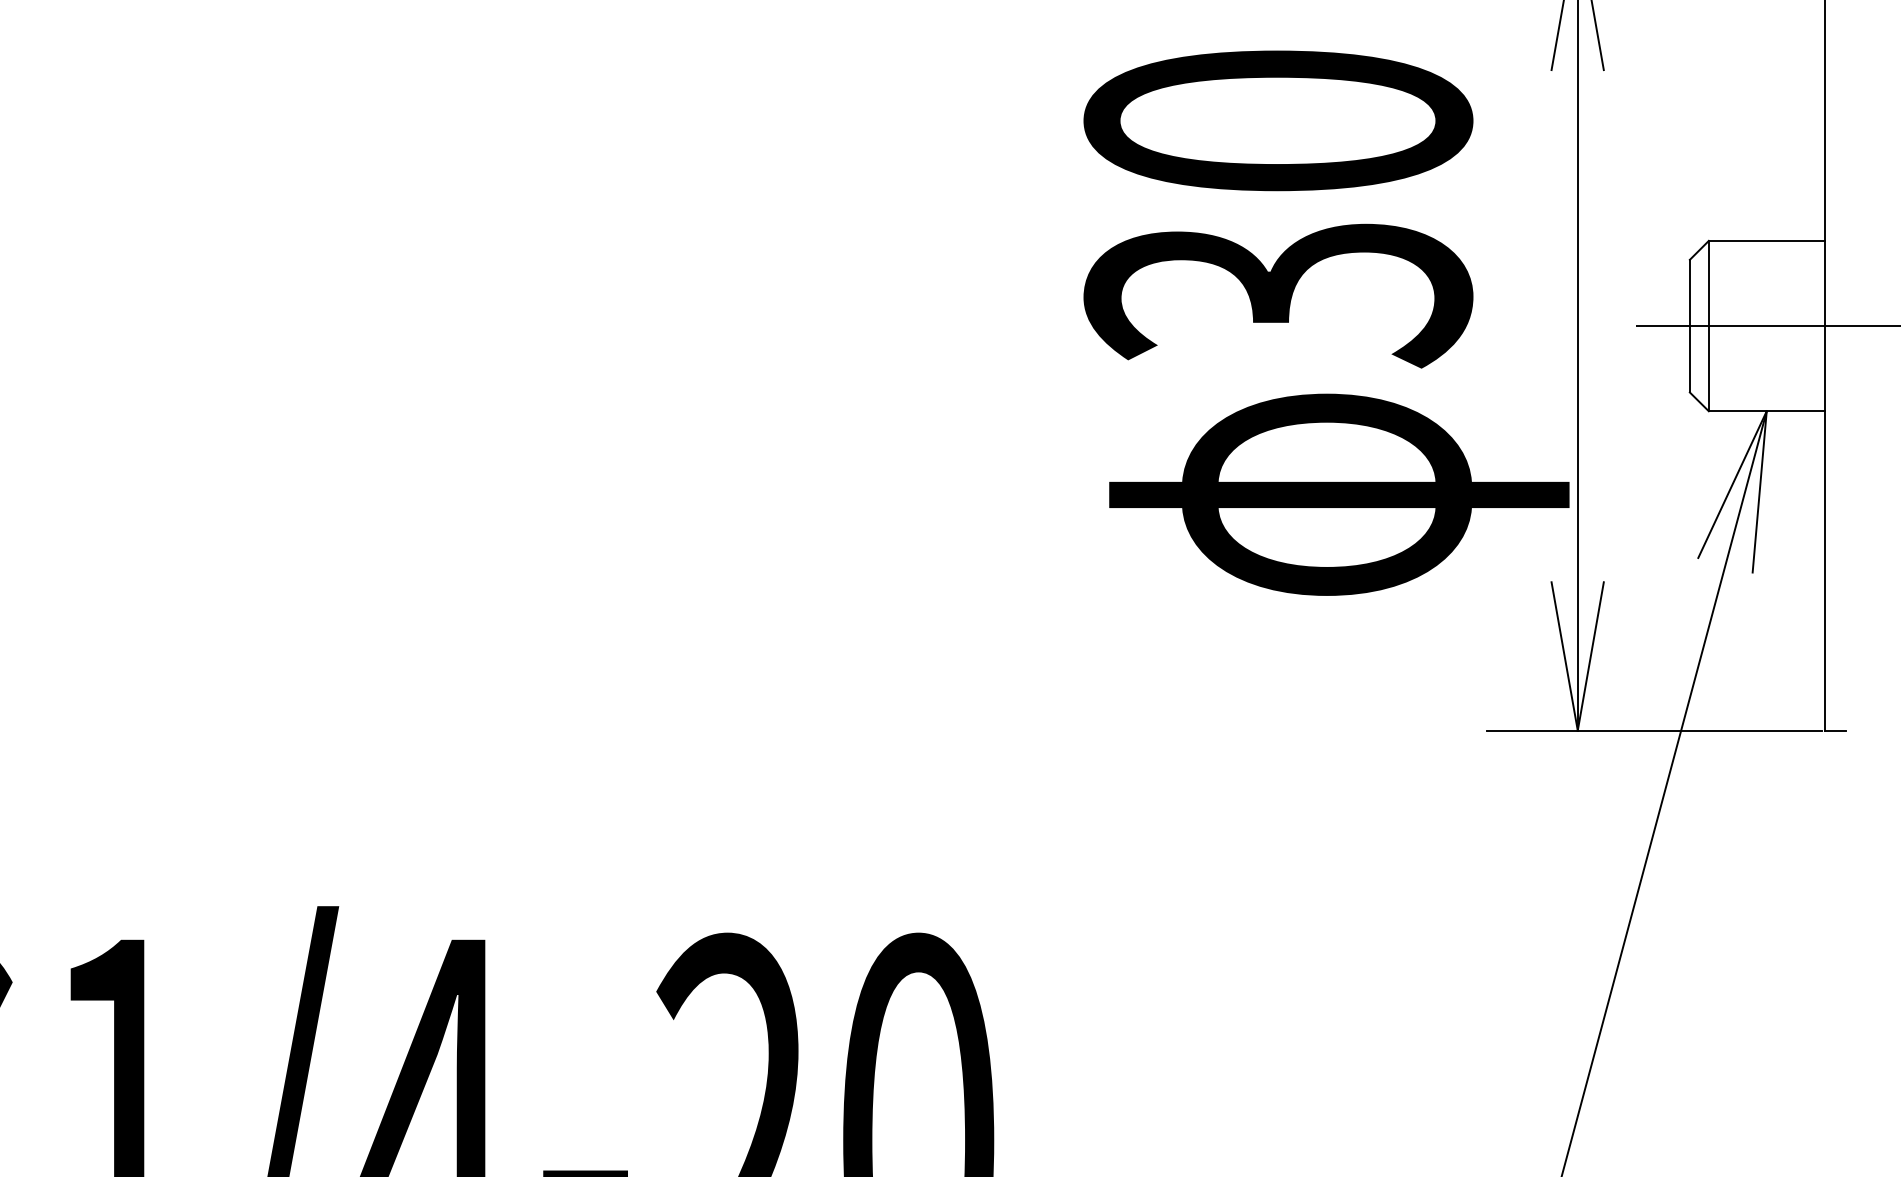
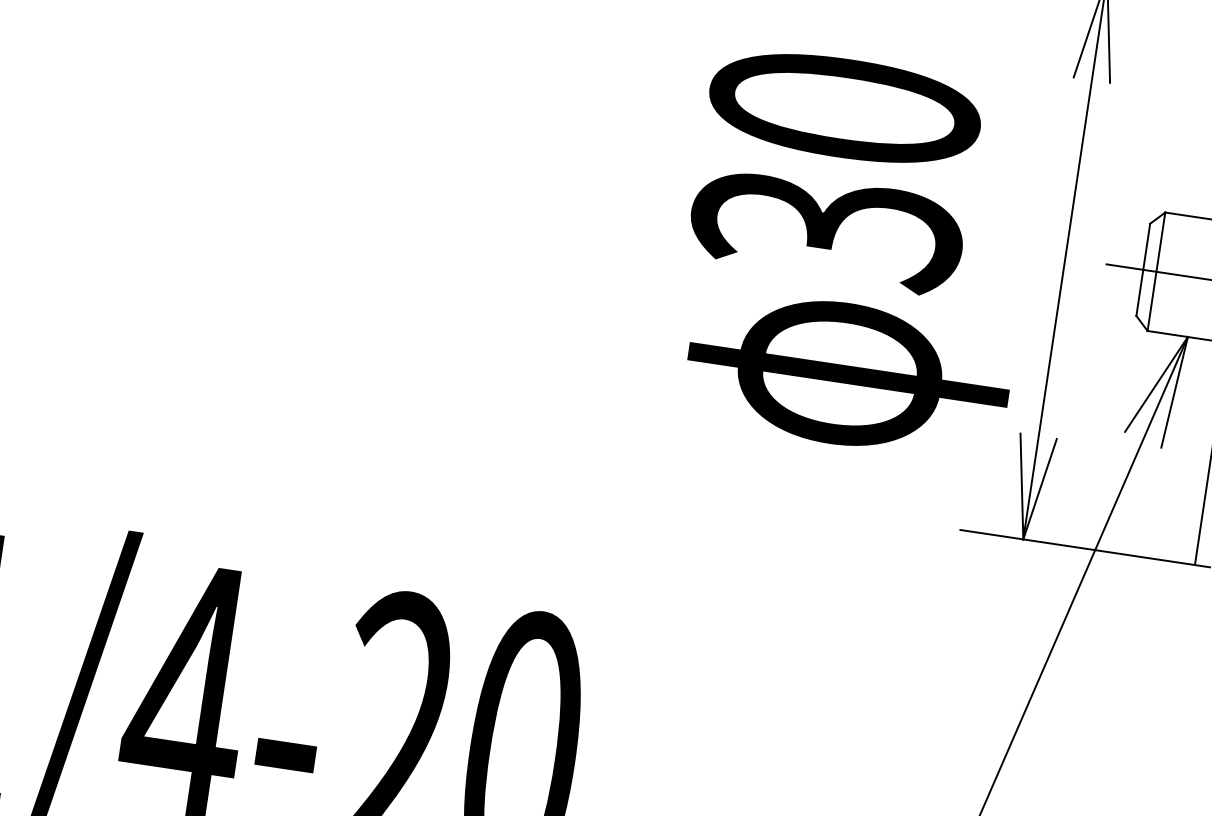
text: (1326, 322) -> (857, 253), moved

